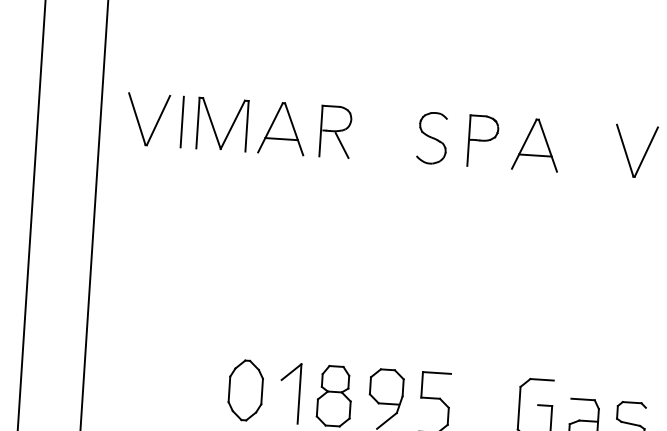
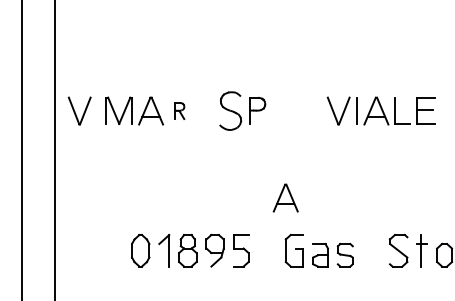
line: (181, 120) -> (97, 110), removed
part: (335, 130) -> (179, 110), size x0.6
part: (432, 137) -> (230, 110), size x1.4
part: (535, 143) -> (285, 197), moved

